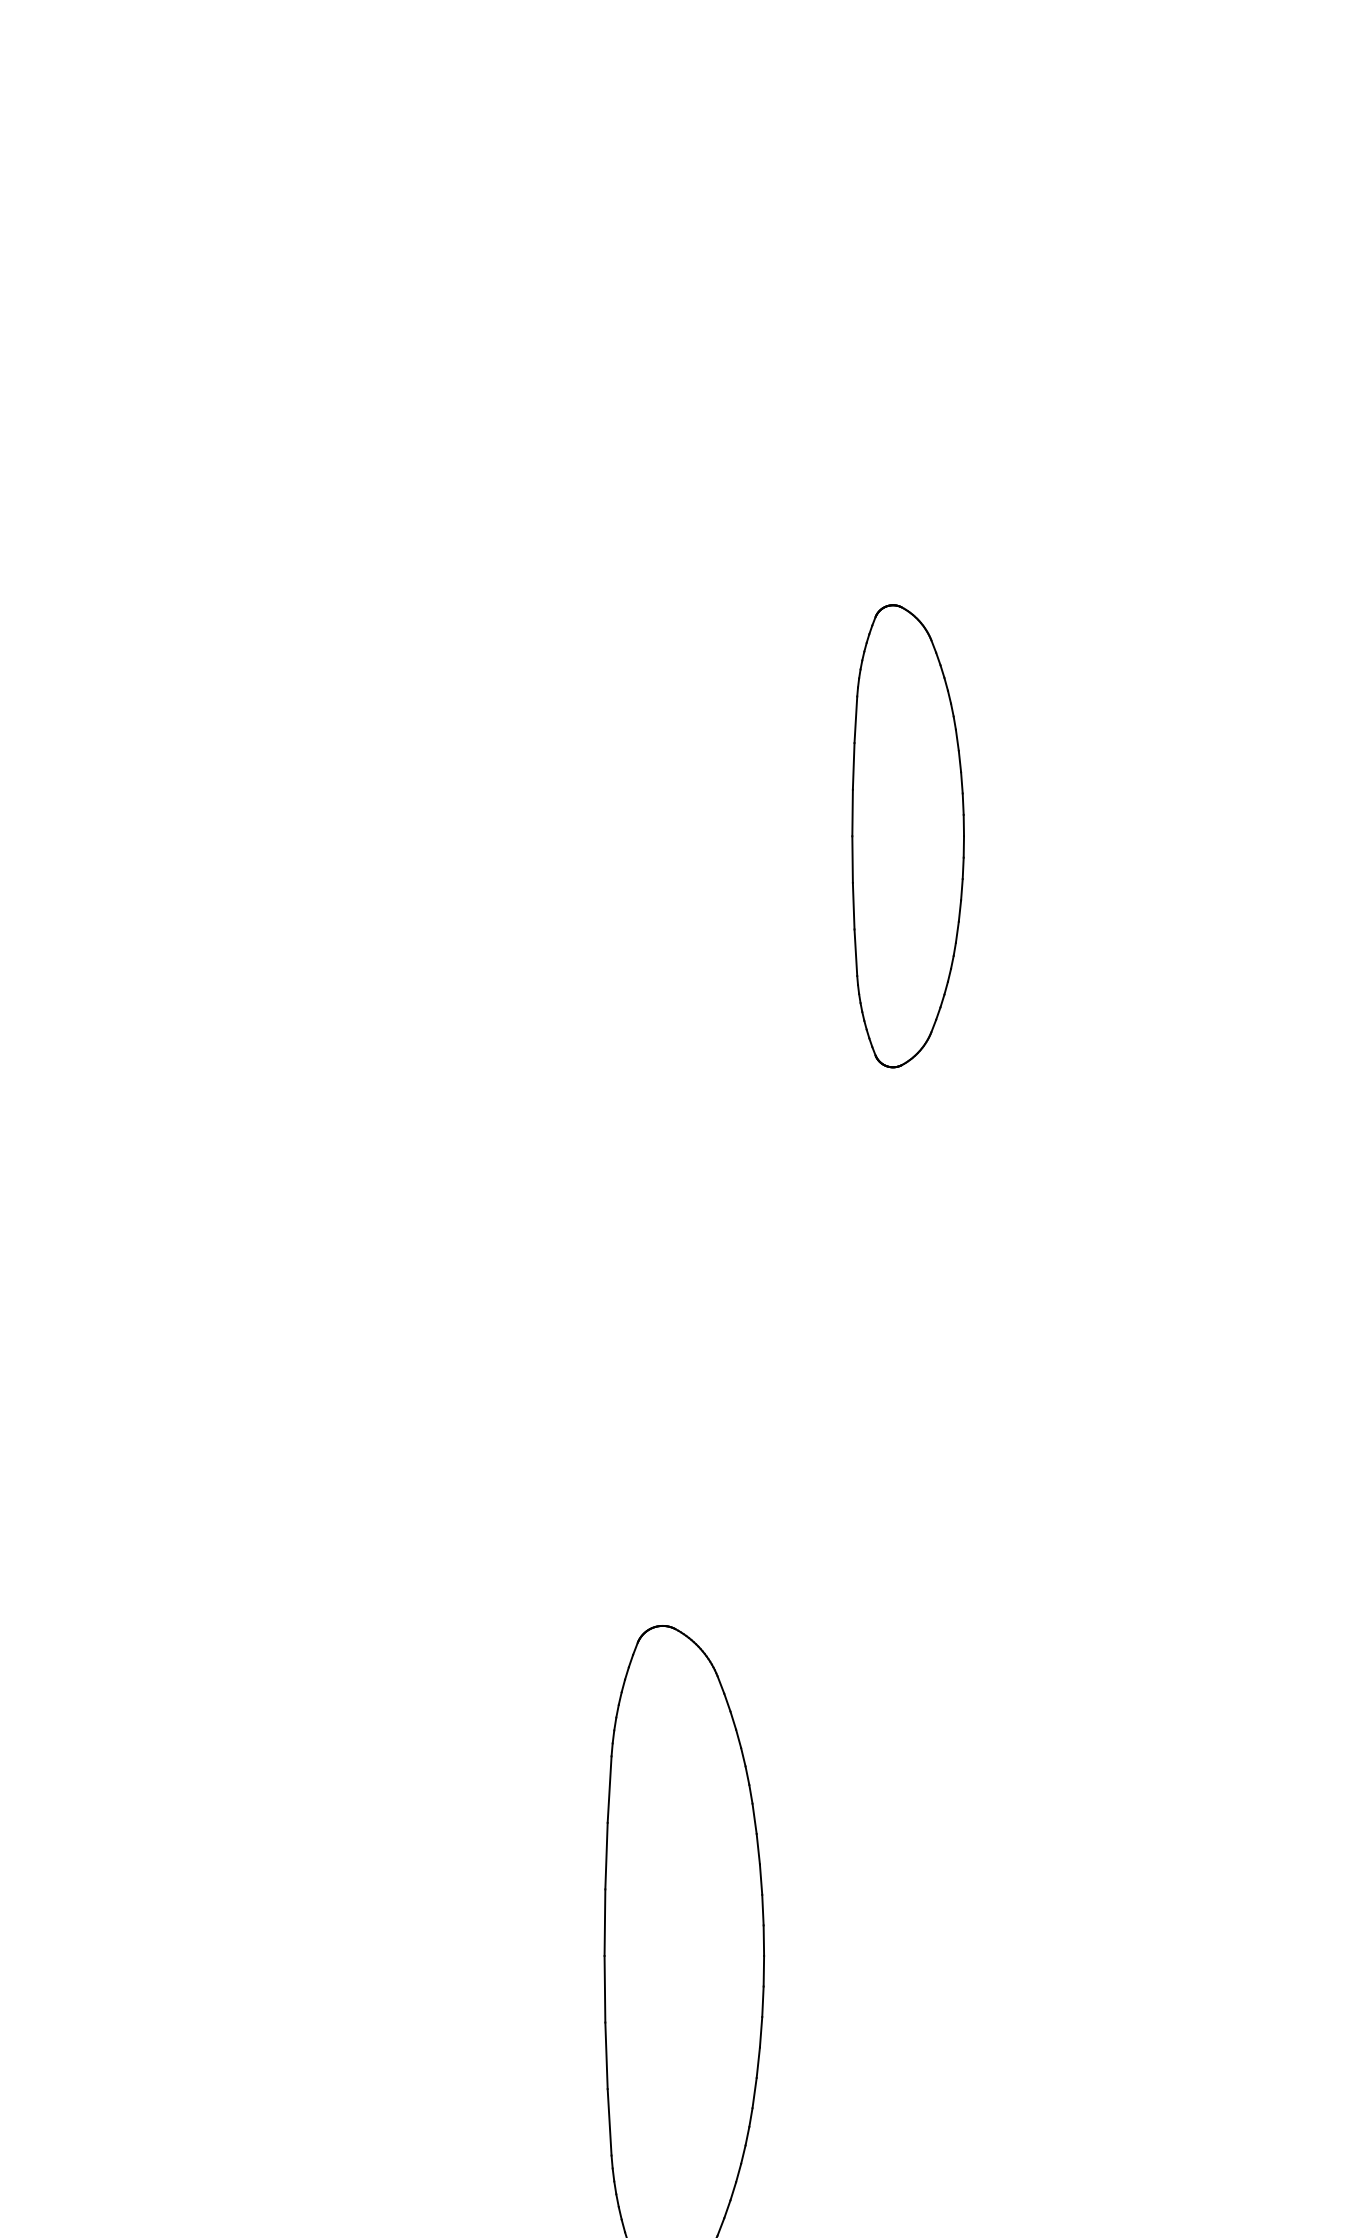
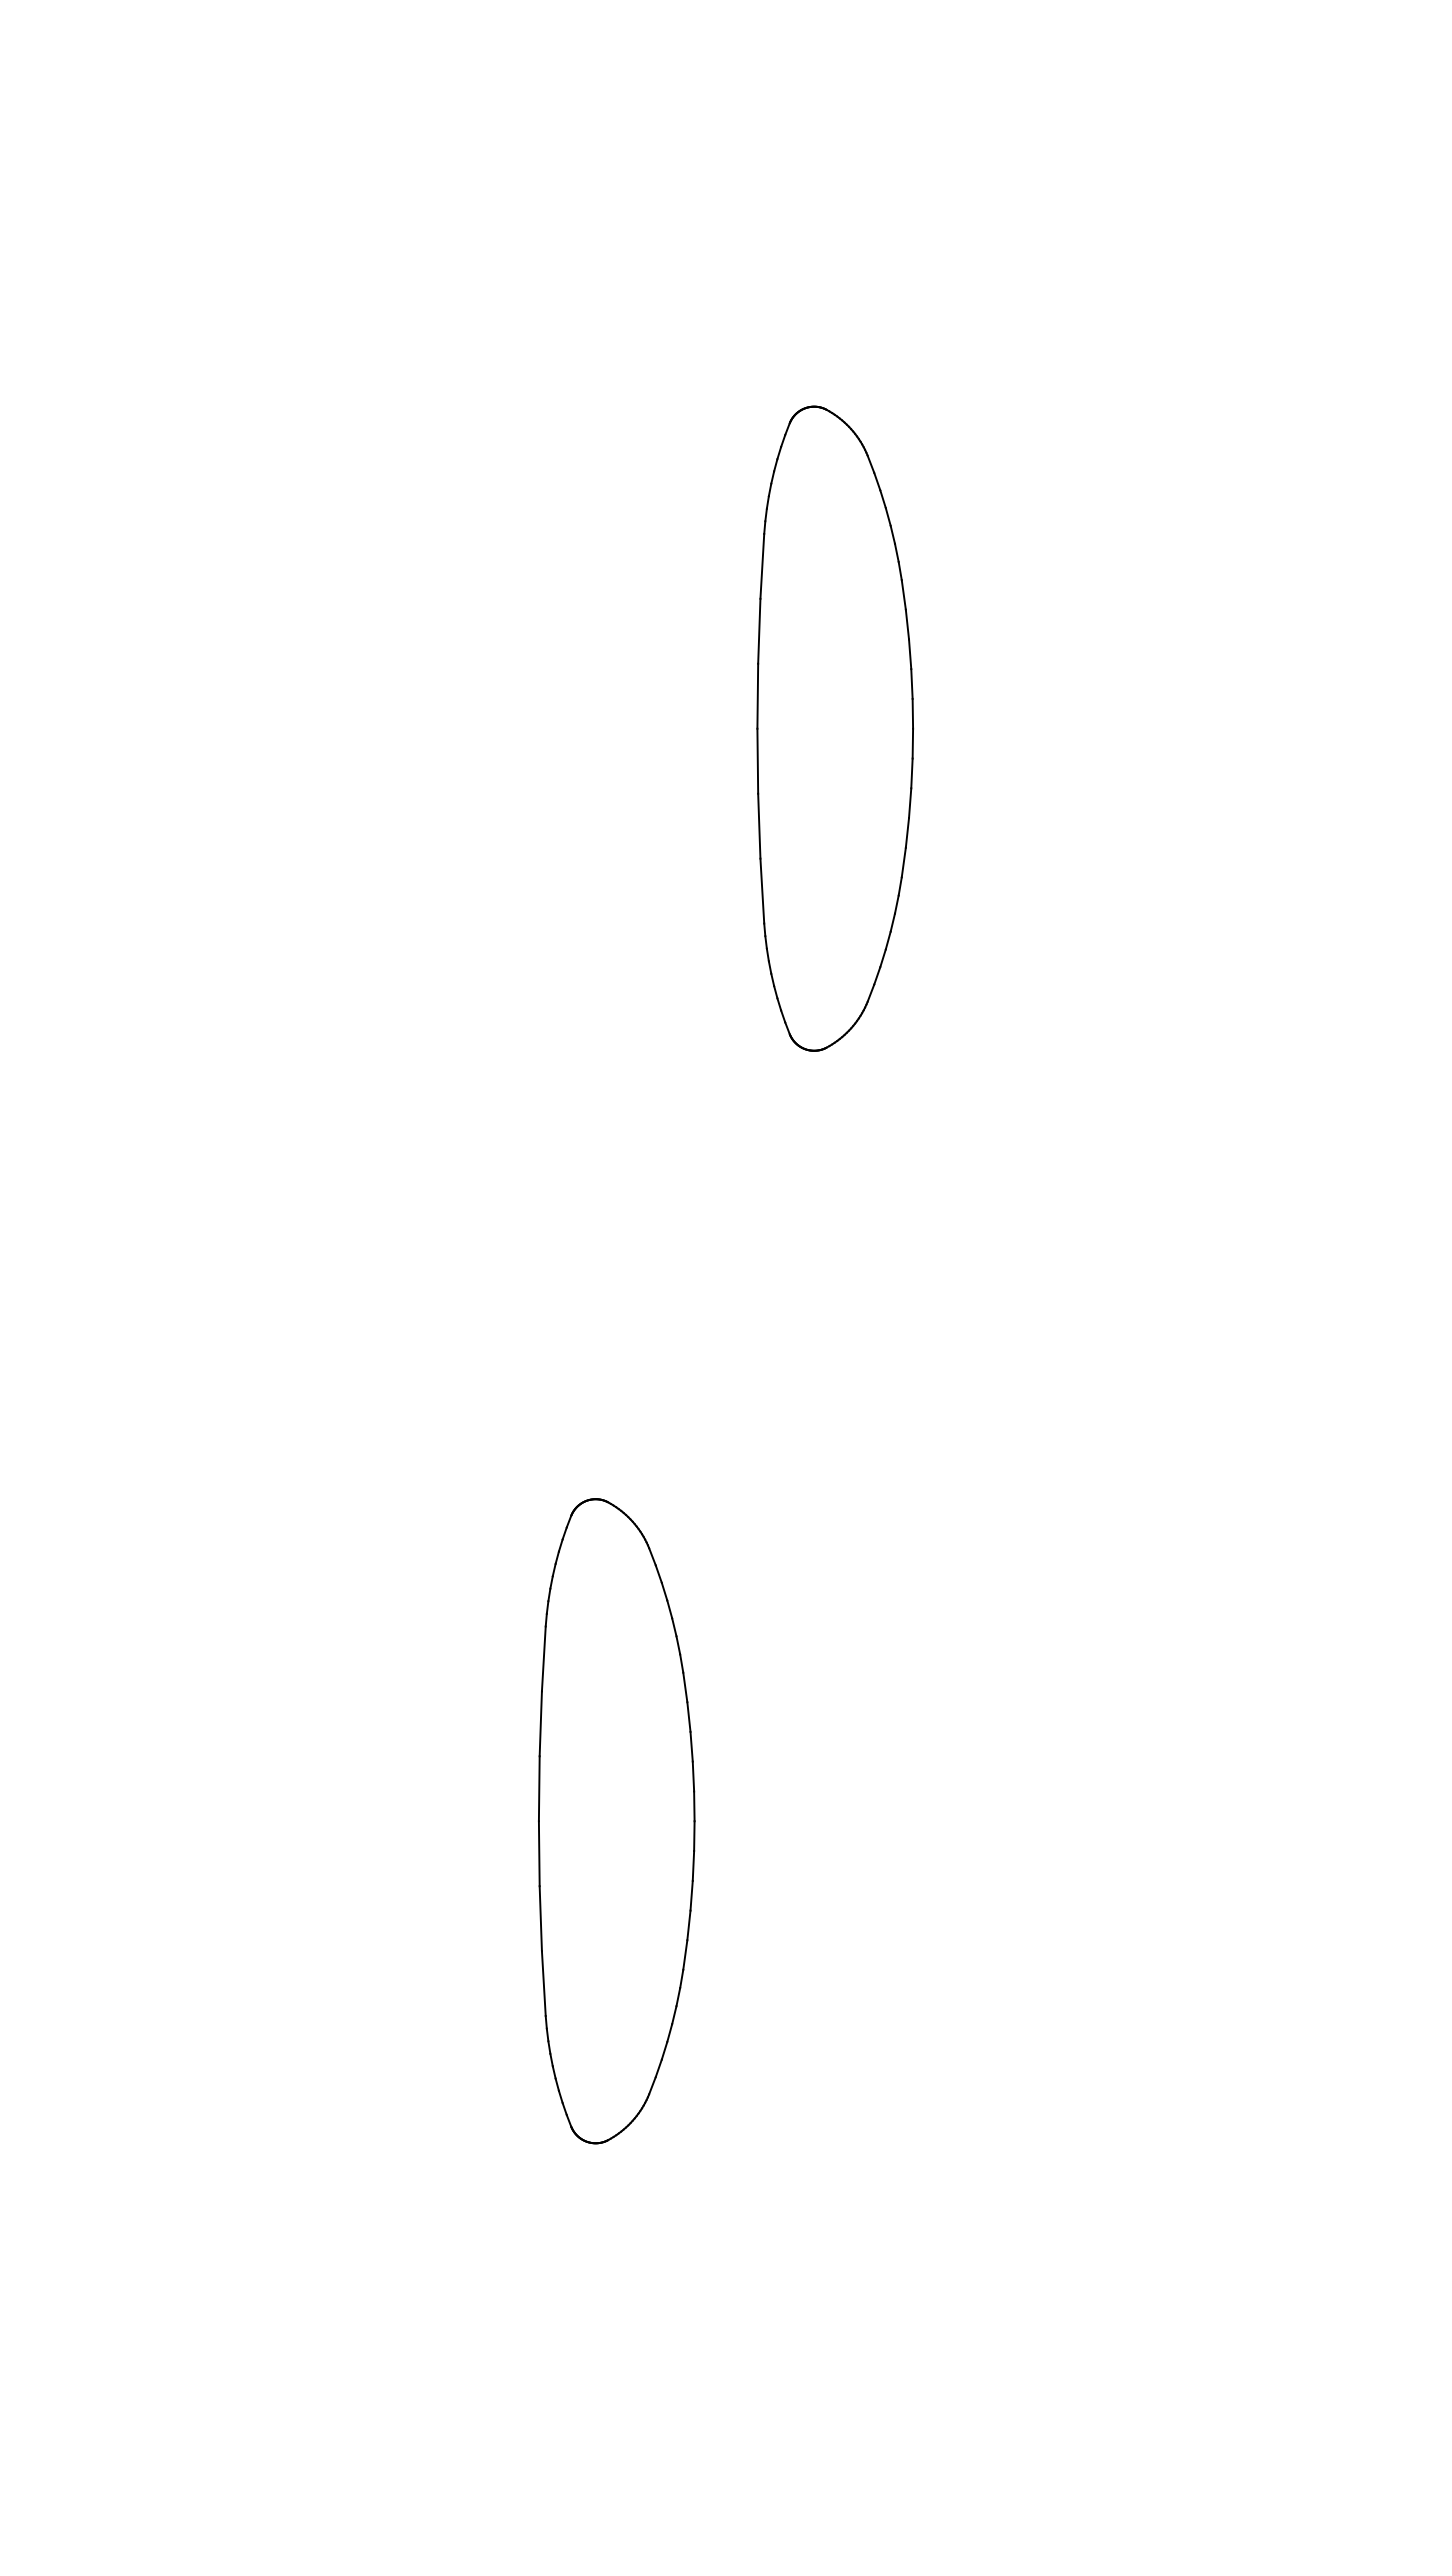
part: (907, 836) -> (834, 728), size x1.43

